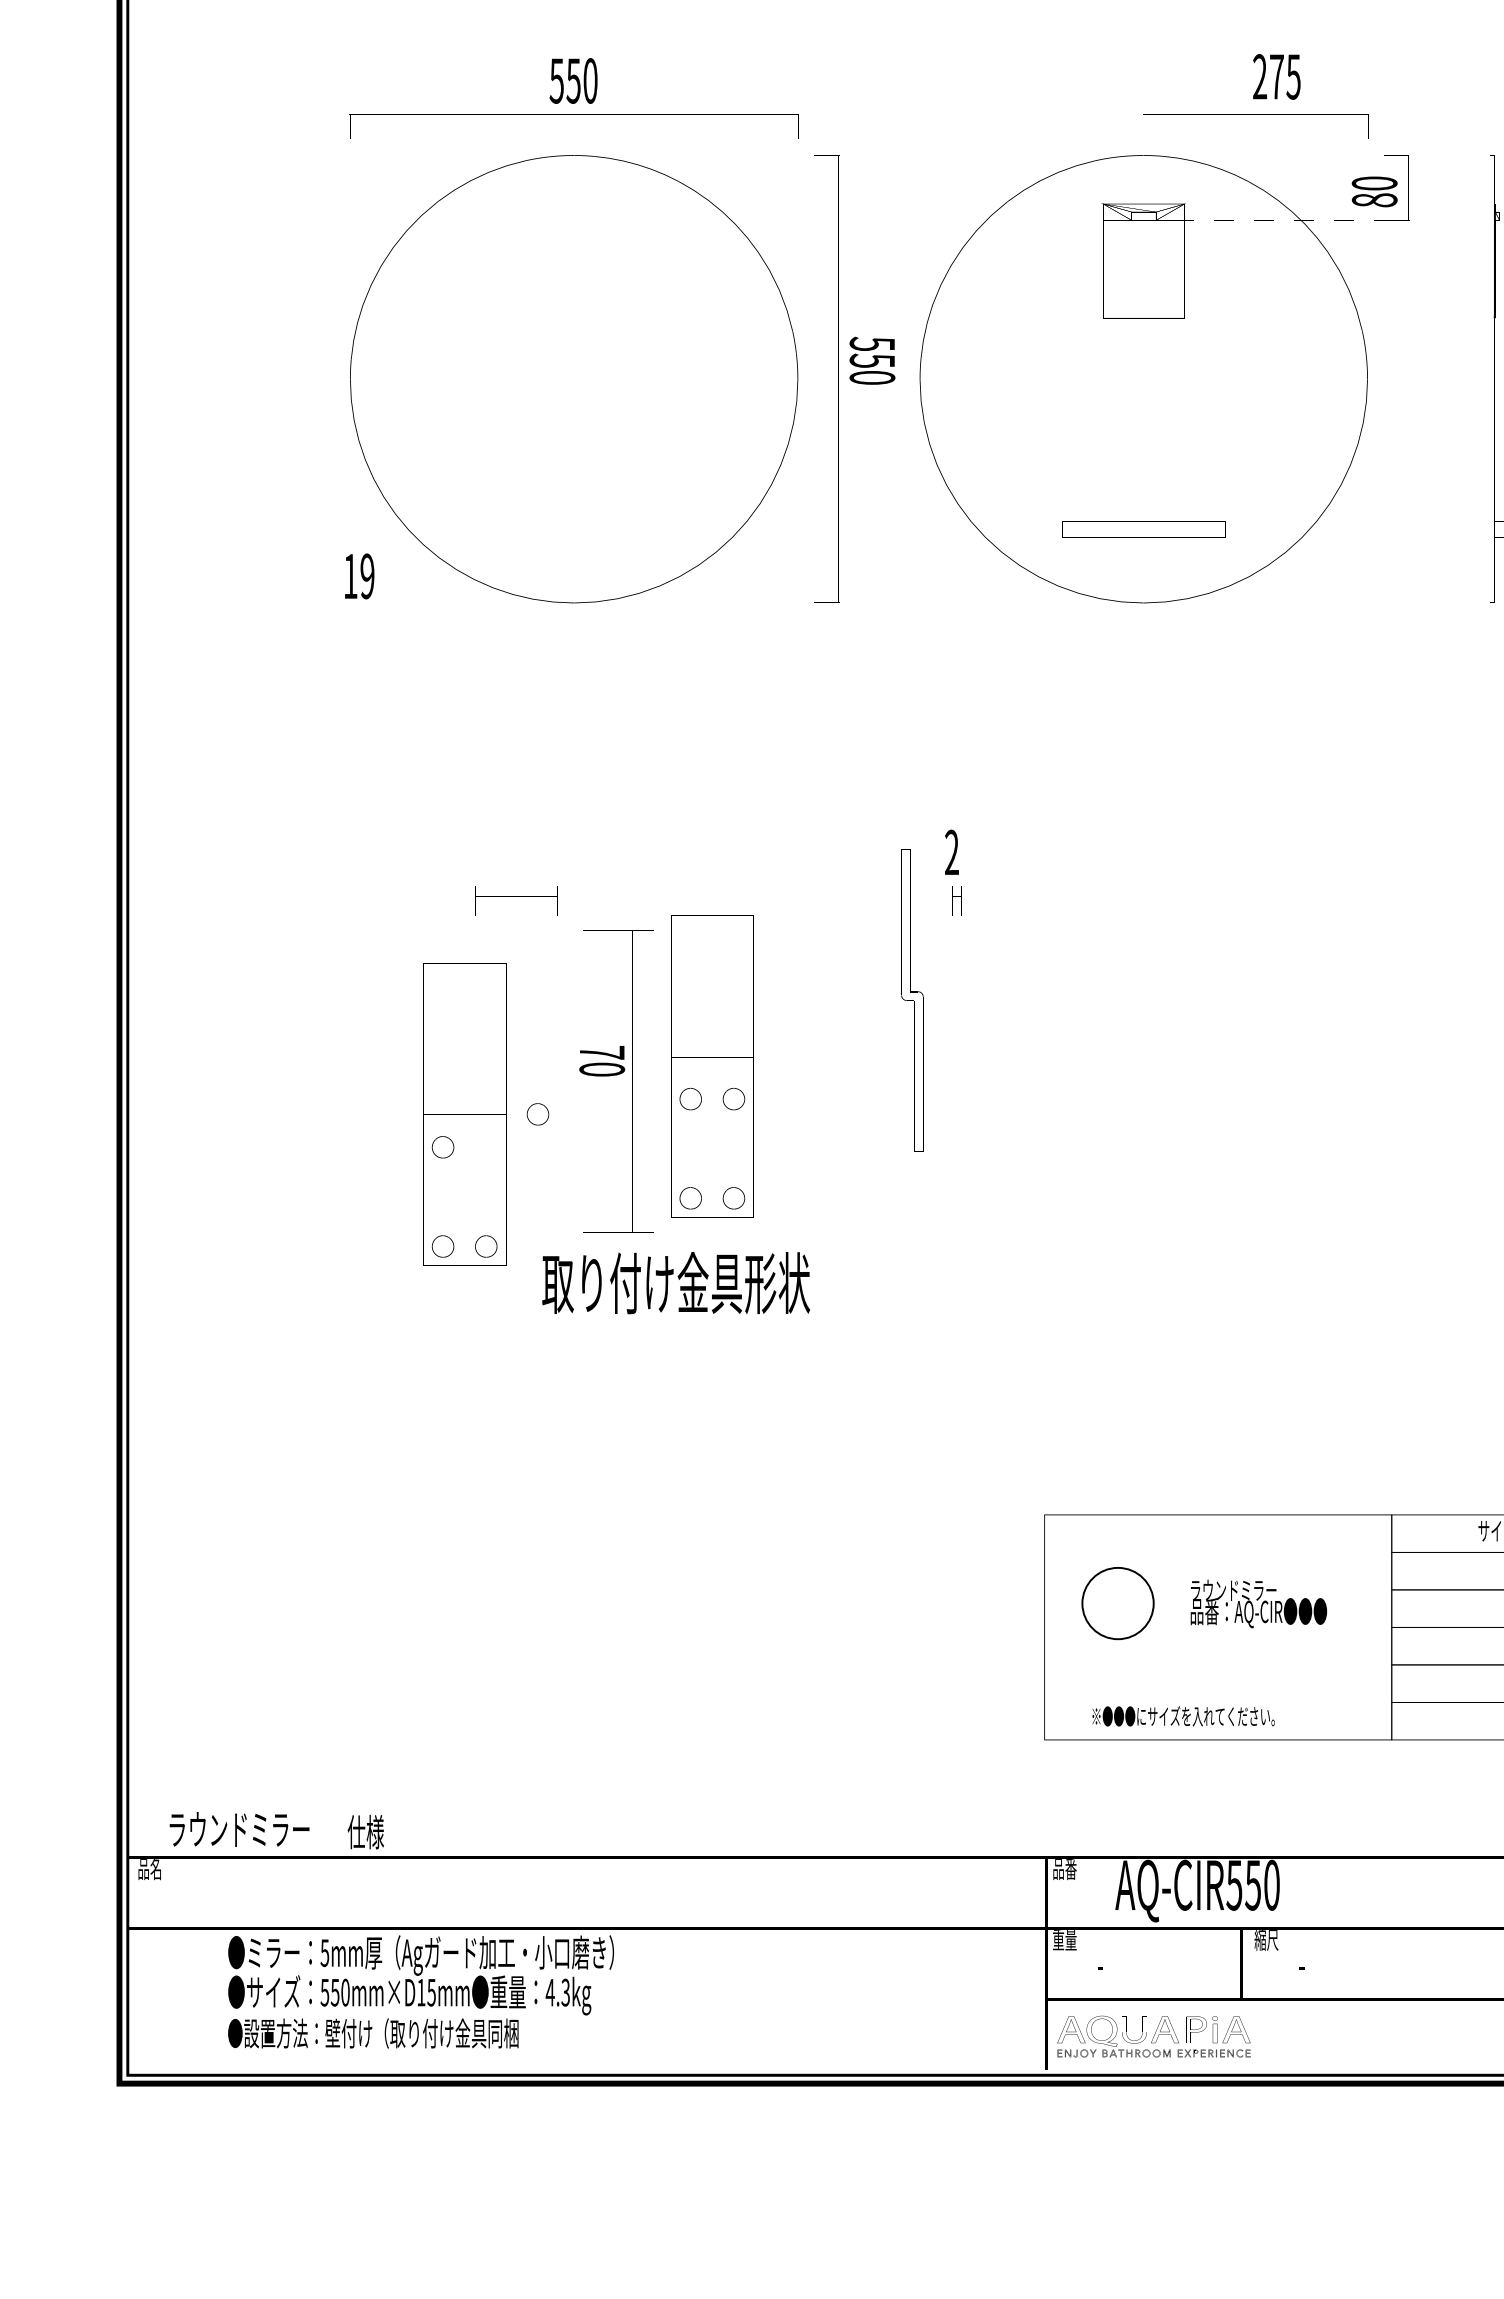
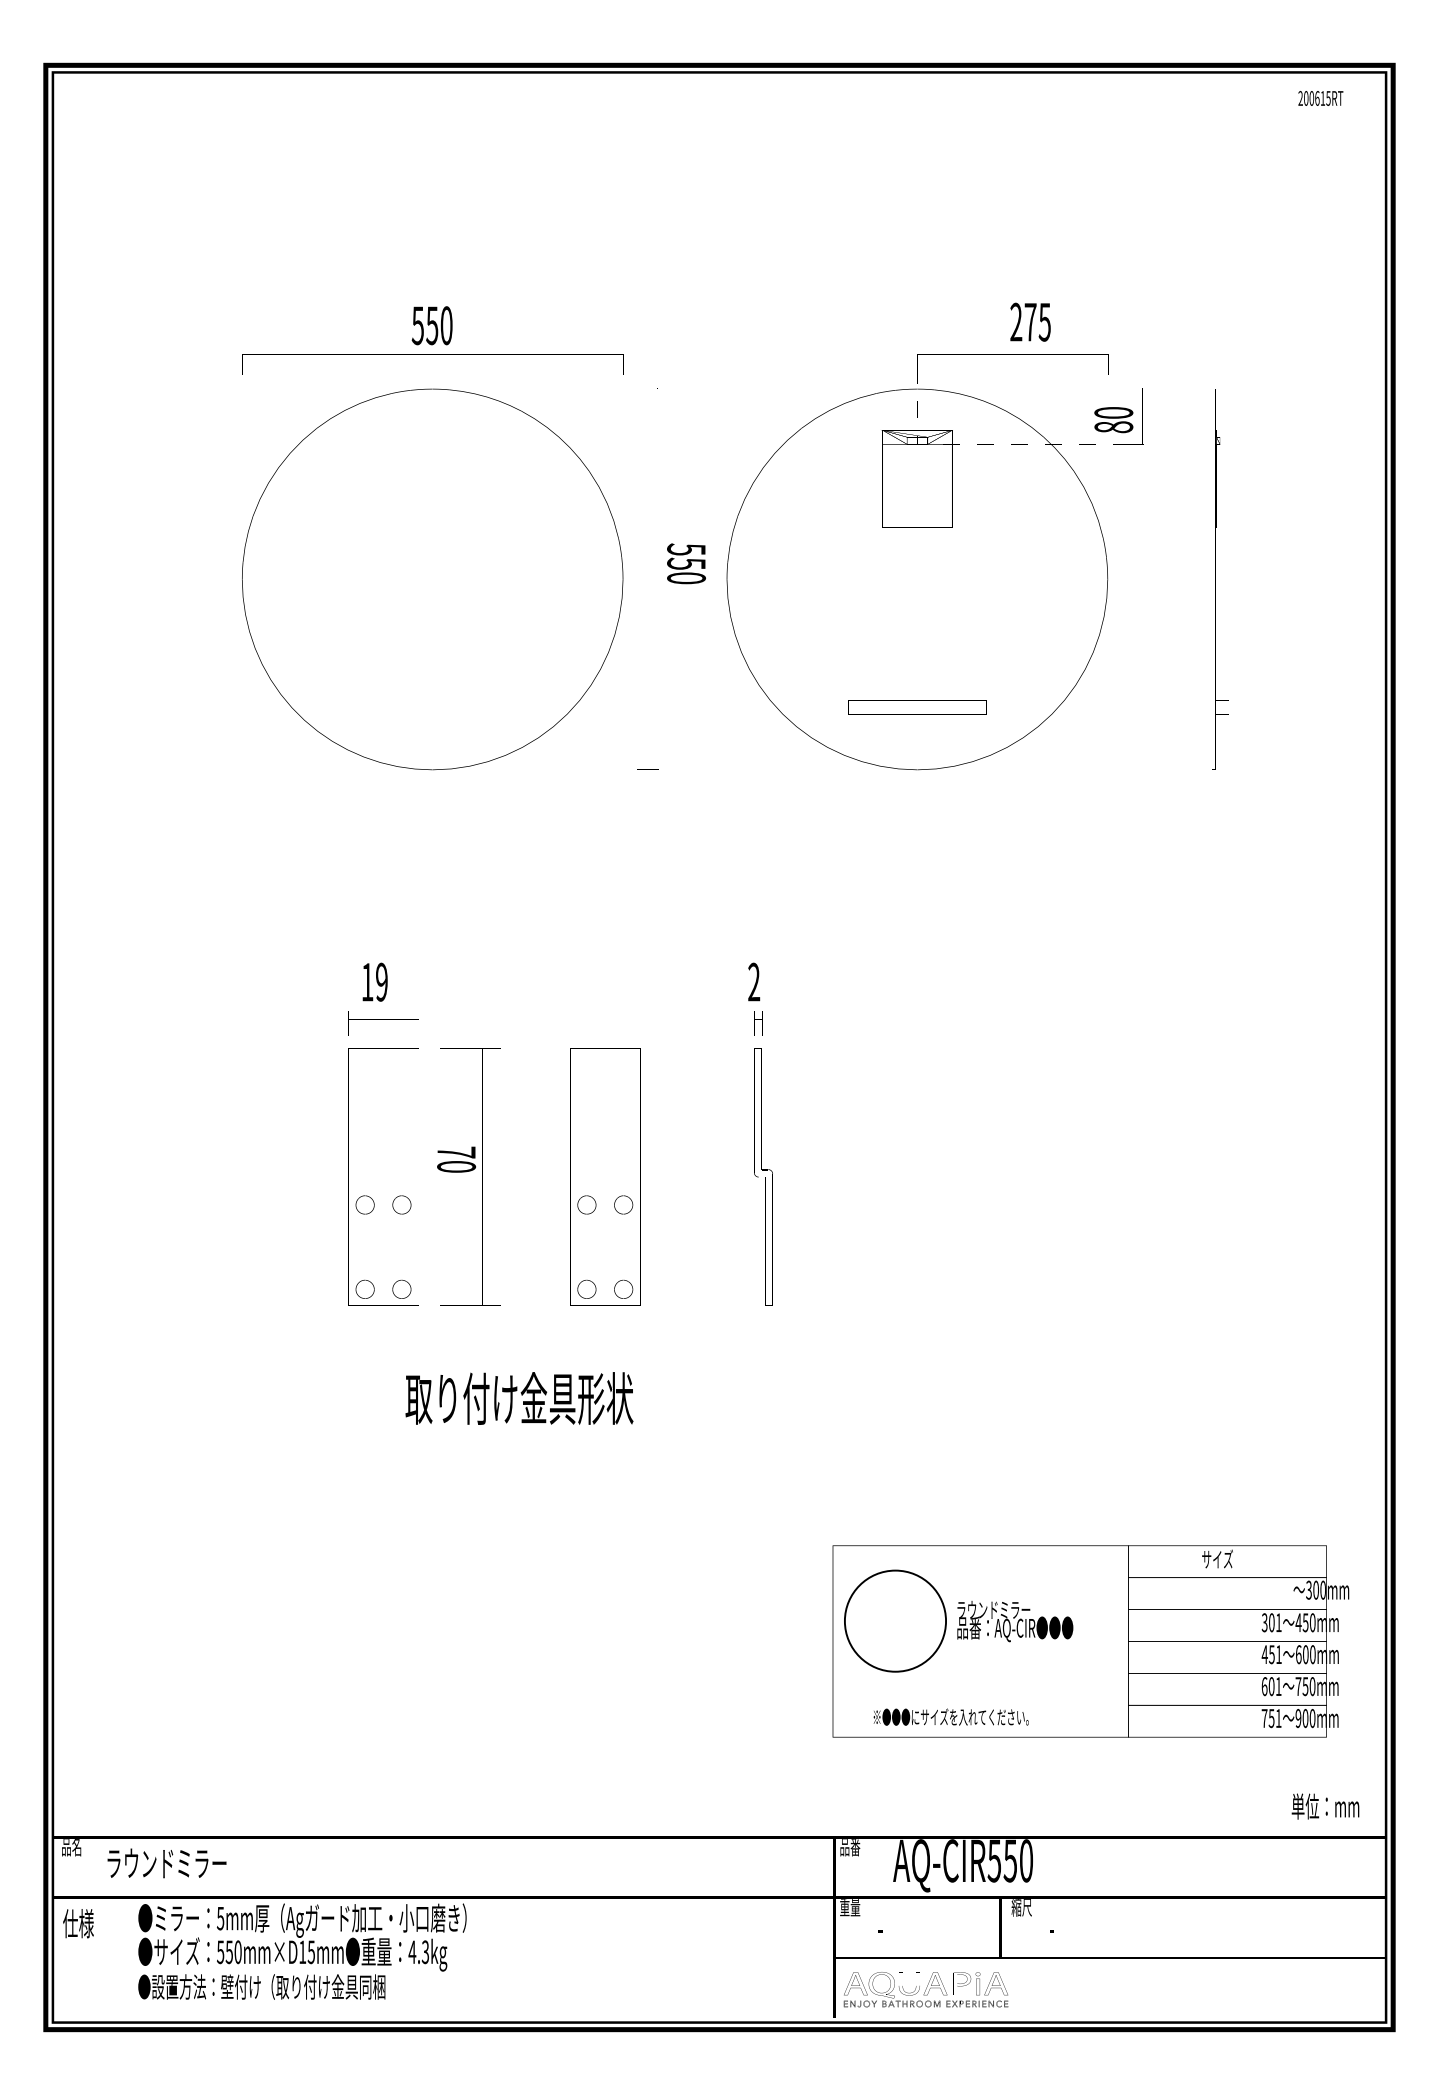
text: (358, 575) -> (374, 981), moved
part: (912, 999) -> (763, 1176), moved
part: (712, 1065) -> (605, 1176), moved
part: (448, 1137) -> (369, 1196), moved
text: (676, 1283) -> (519, 1398), moved
circle: (1118, 1602) -> (895, 1620), size x1.67
text: (238, 1829) -> (166, 1863), moved
text: (365, 1831) -> (78, 1923), moved

